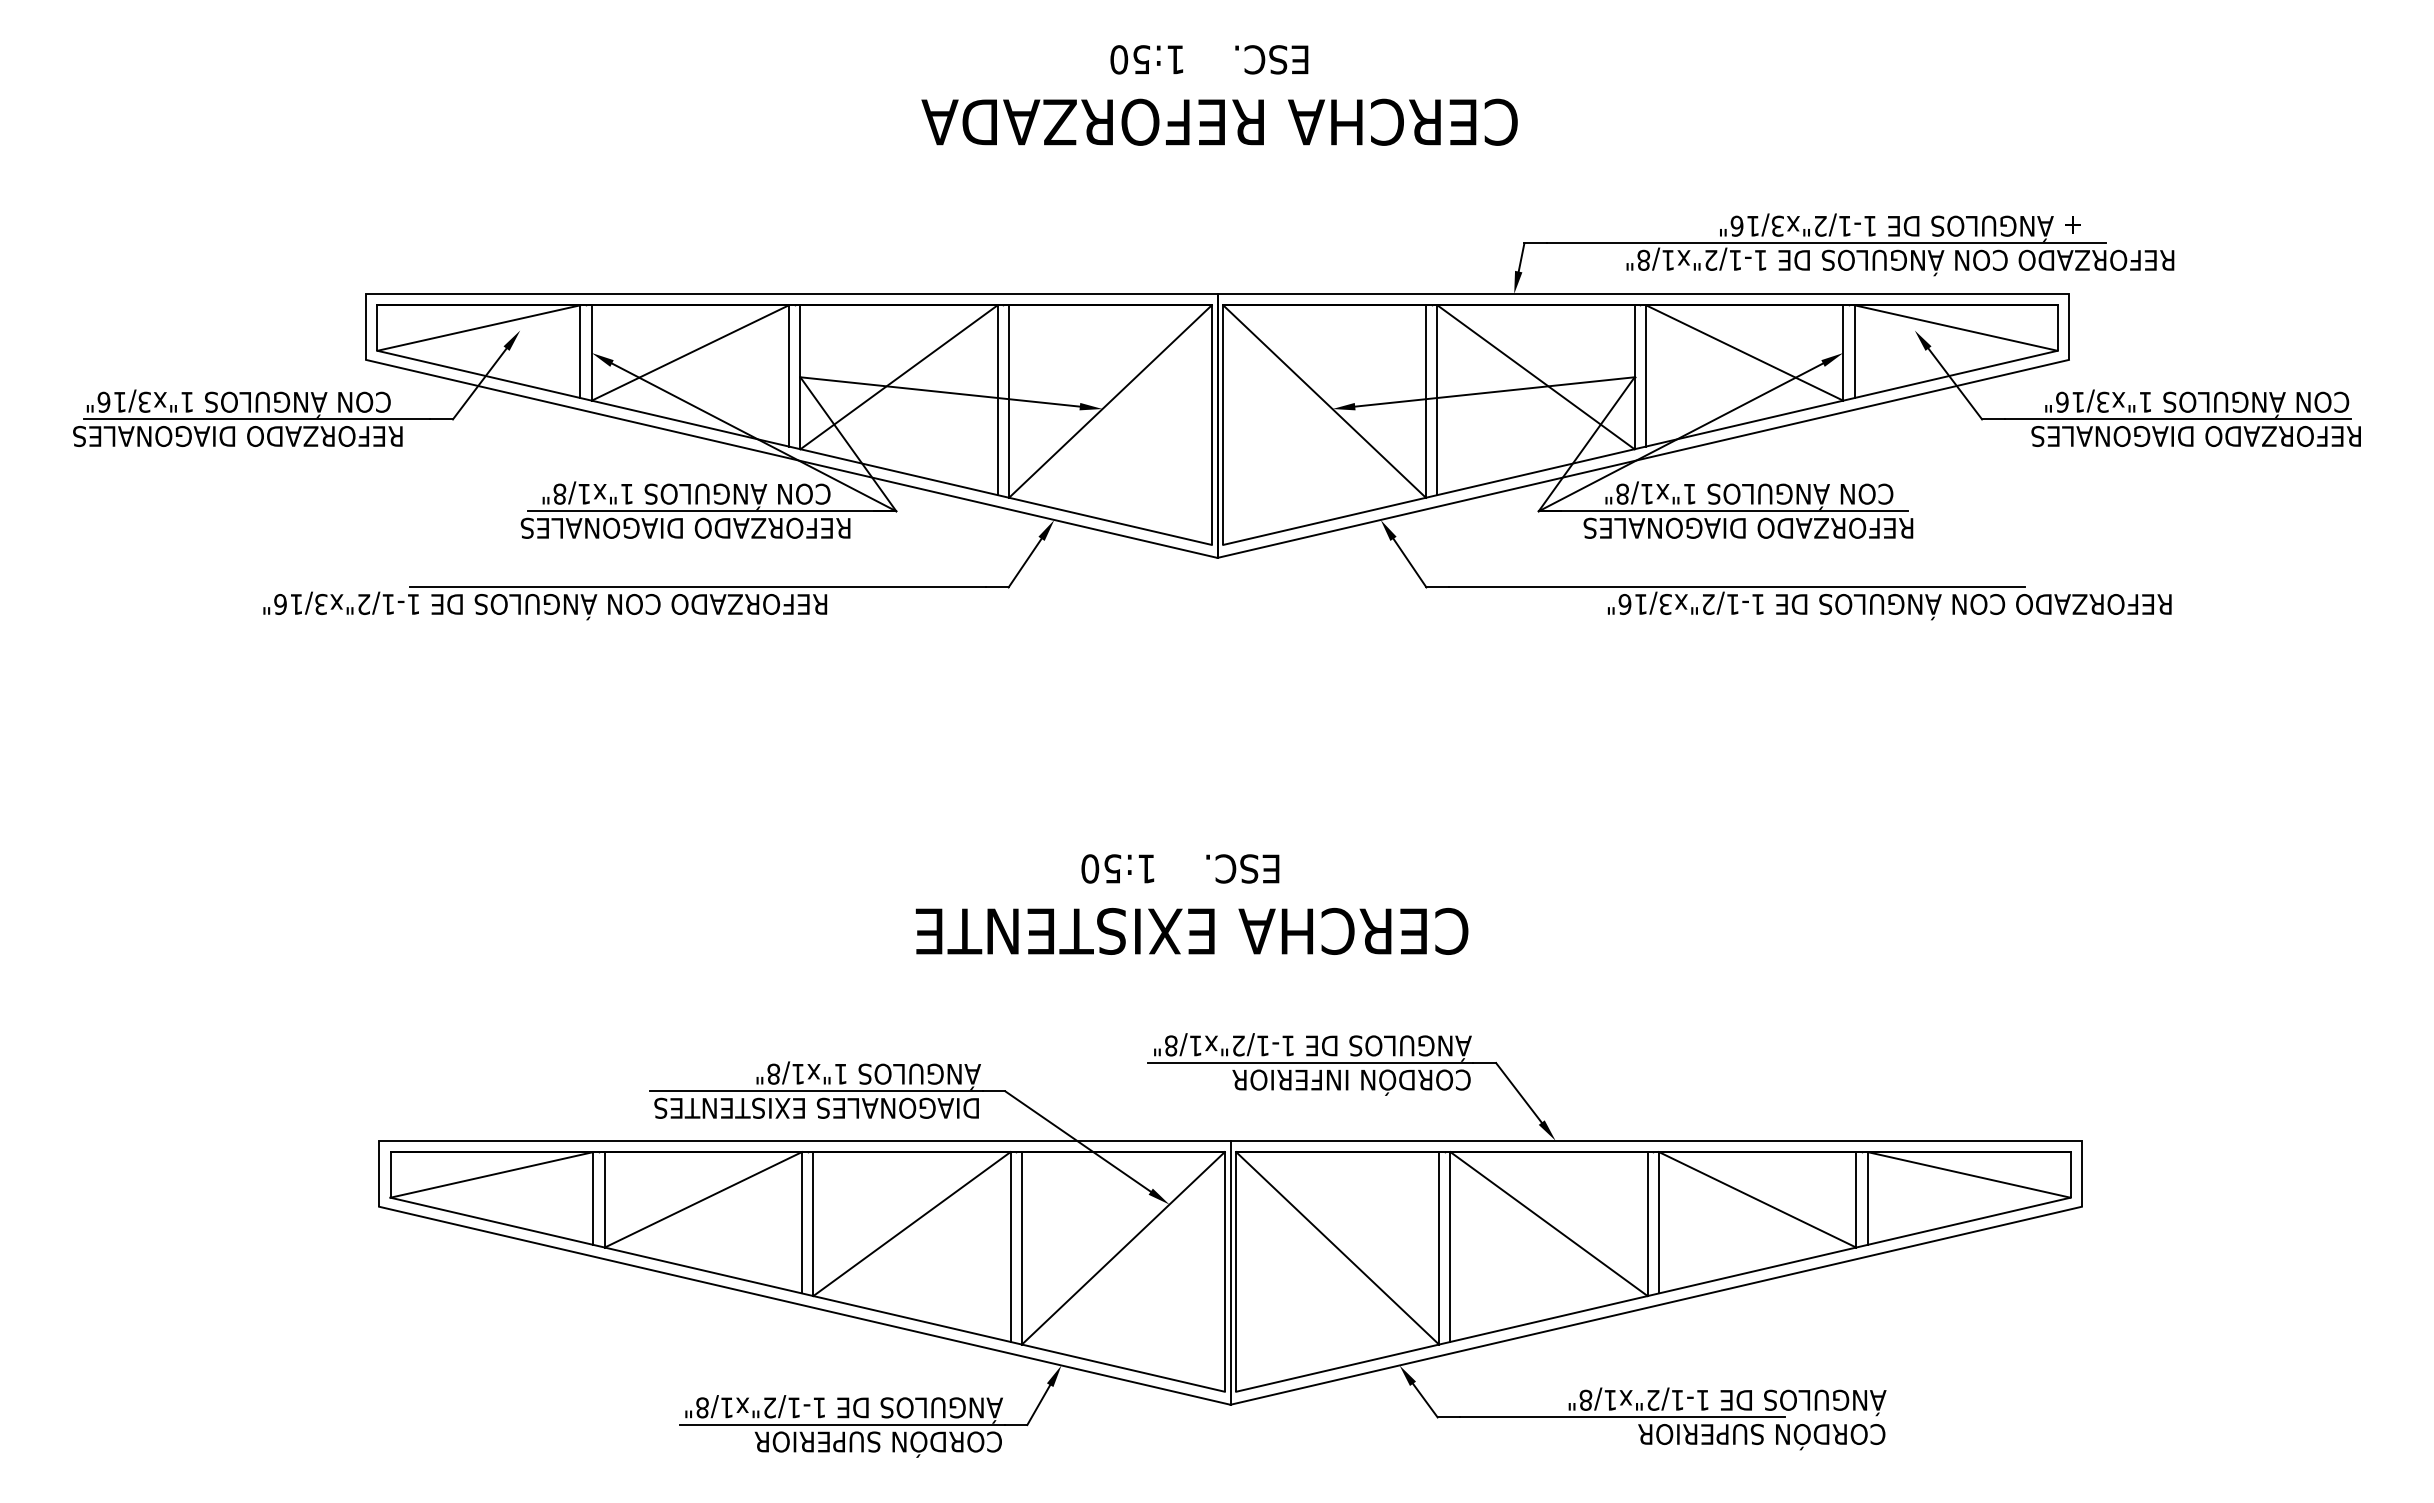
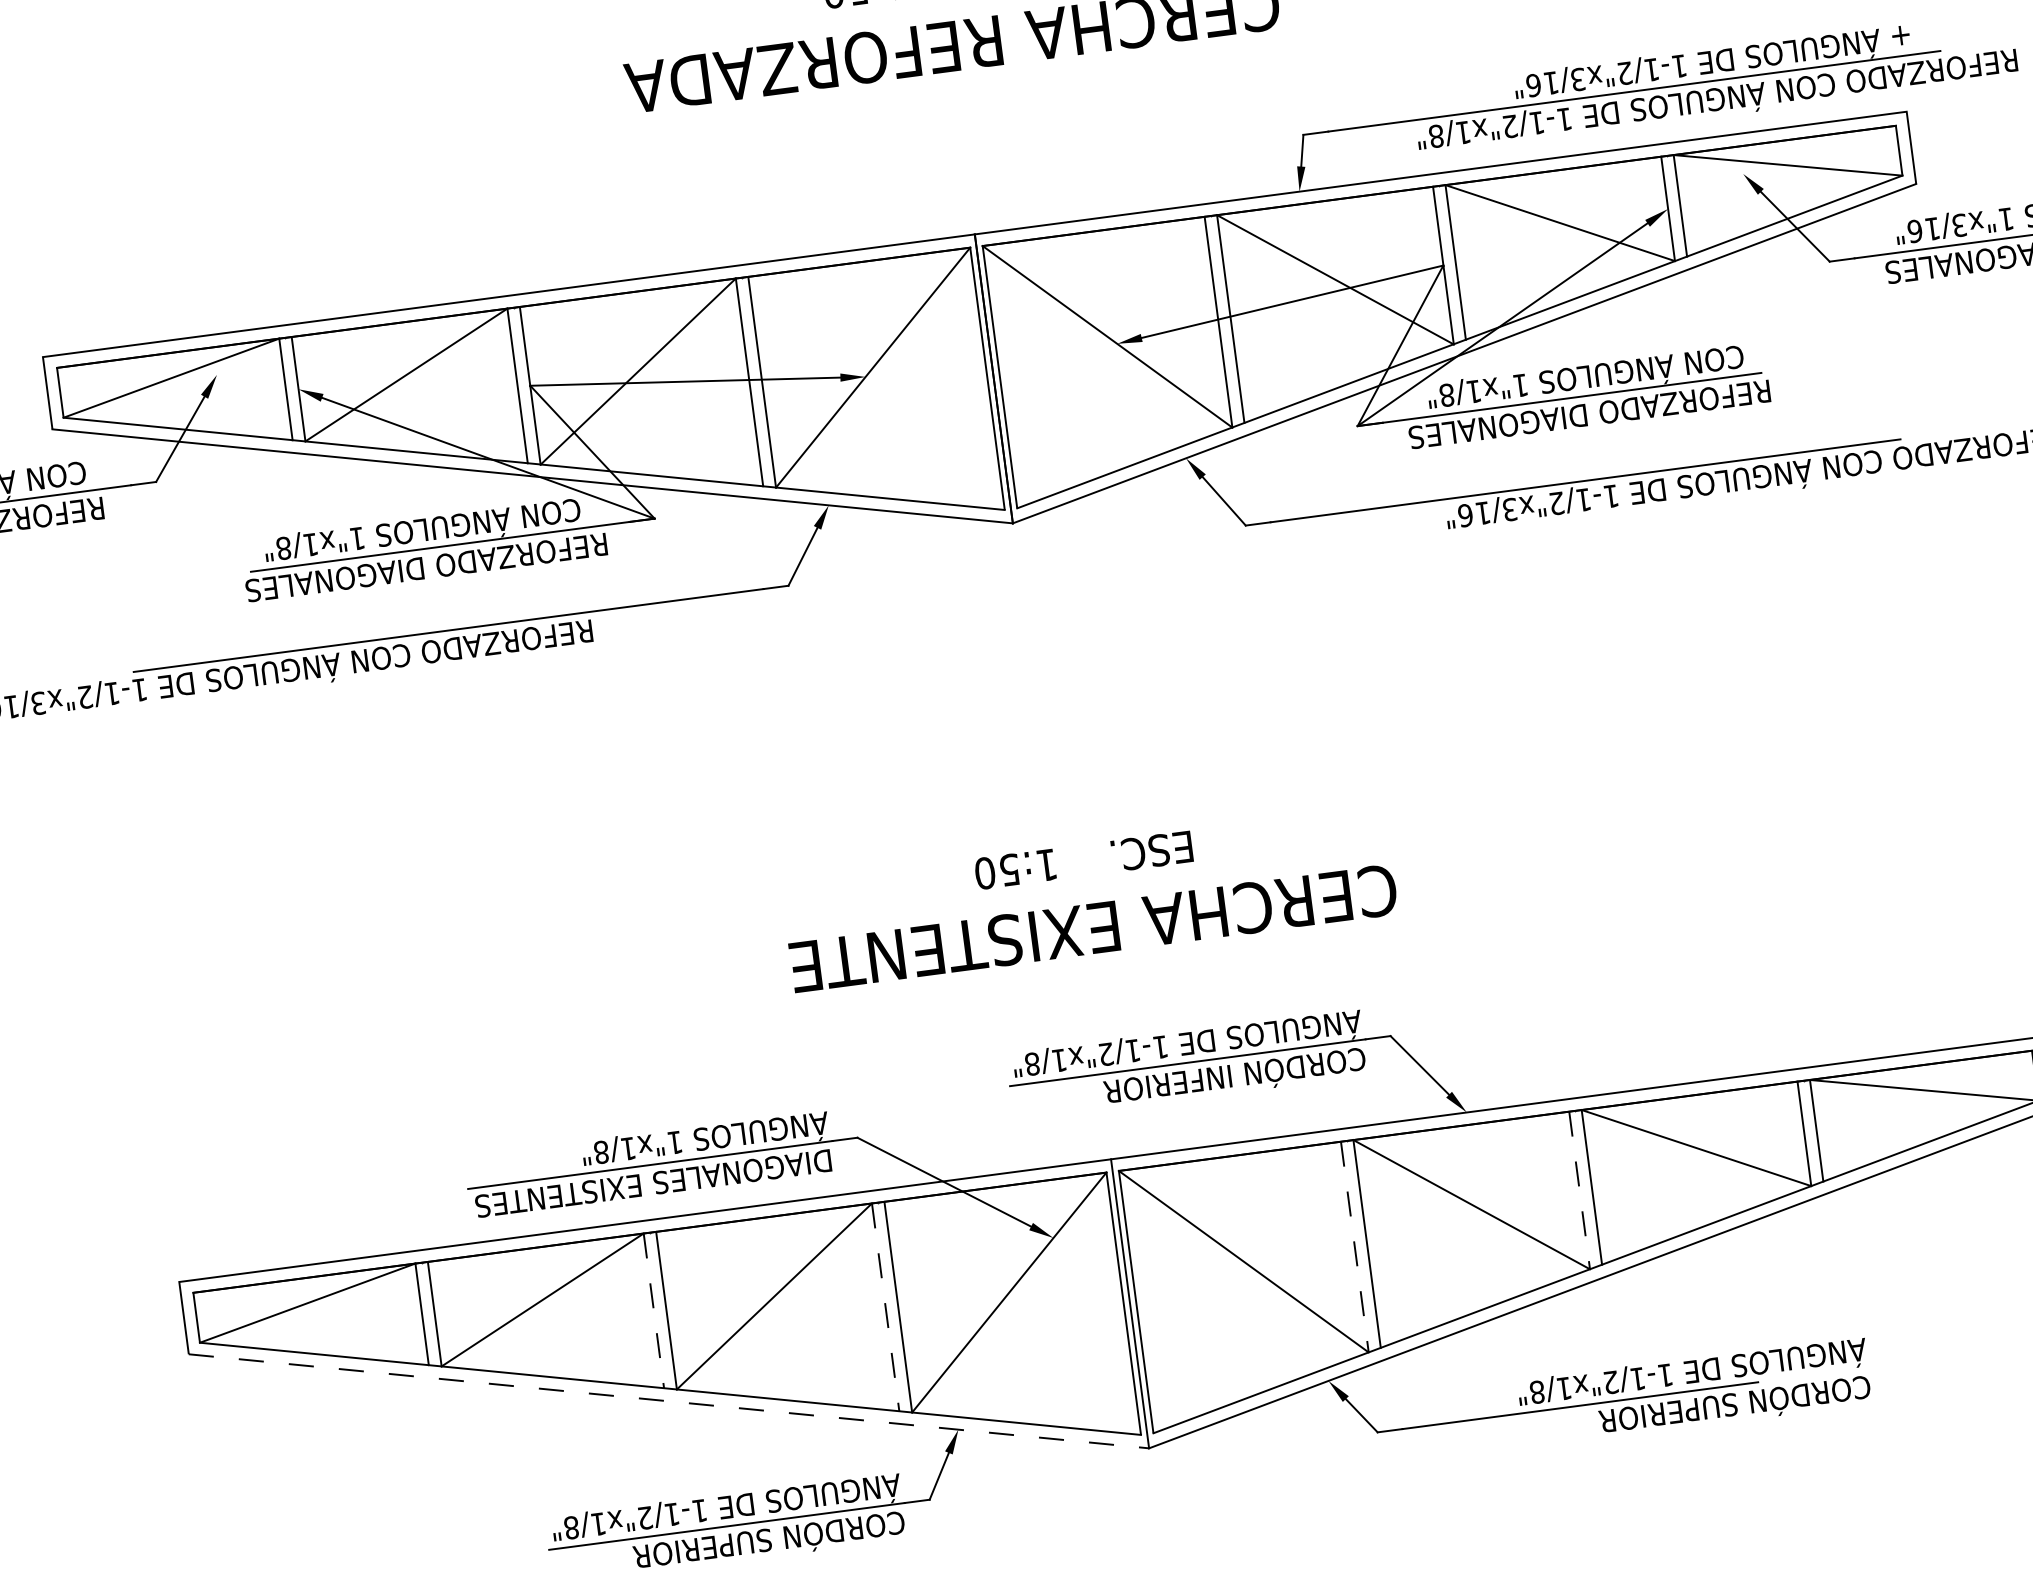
text: (1180, 868) -> (1083, 859), moved
text: (1191, 931) -> (1092, 928), moved
line: (802, 1222) -> (654, 1310), solid -> dashed
line: (1647, 1224) -> (1579, 1190), solid -> dashed
line: (1010, 1247) -> (885, 1307), solid -> dashed
line: (1439, 1248) -> (1355, 1247), solid -> dashed
line: (805, 1305) -> (669, 1400), solid -> dashed

